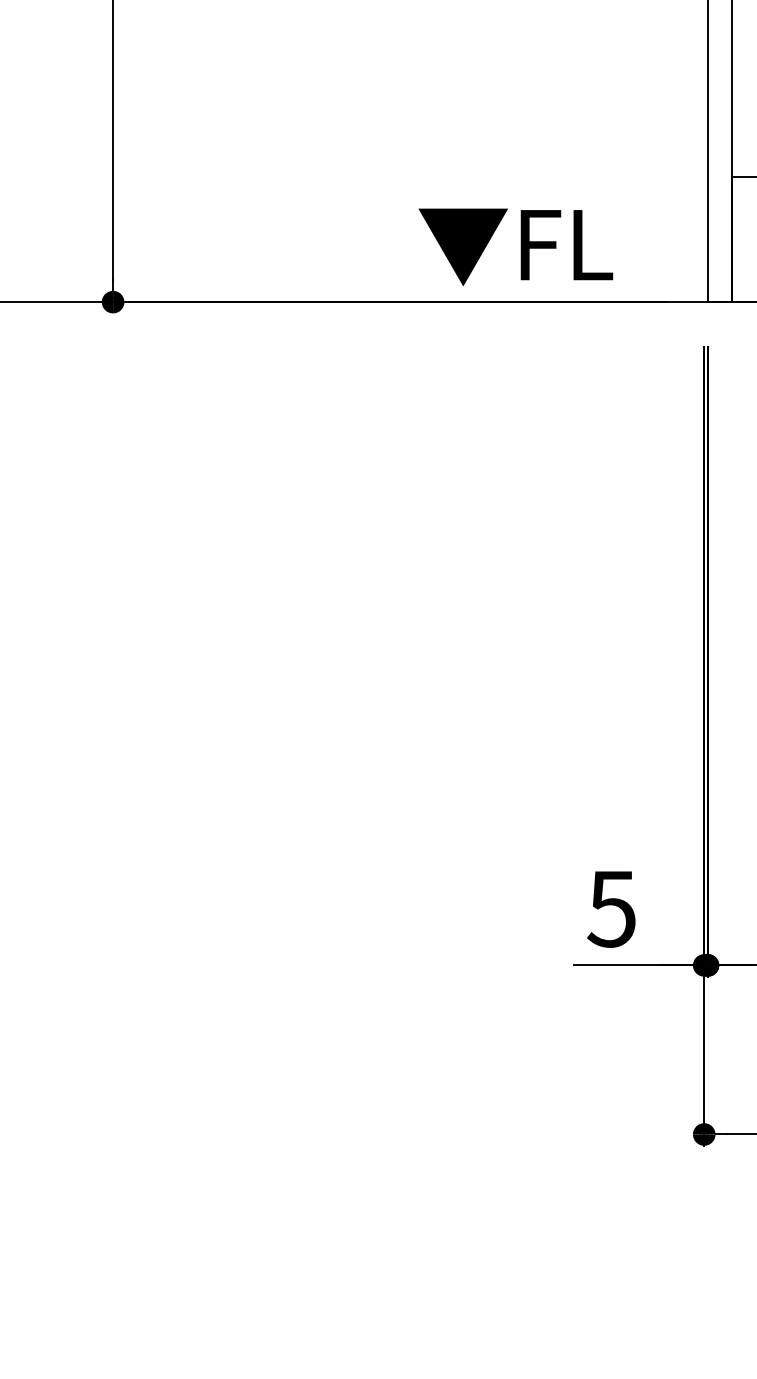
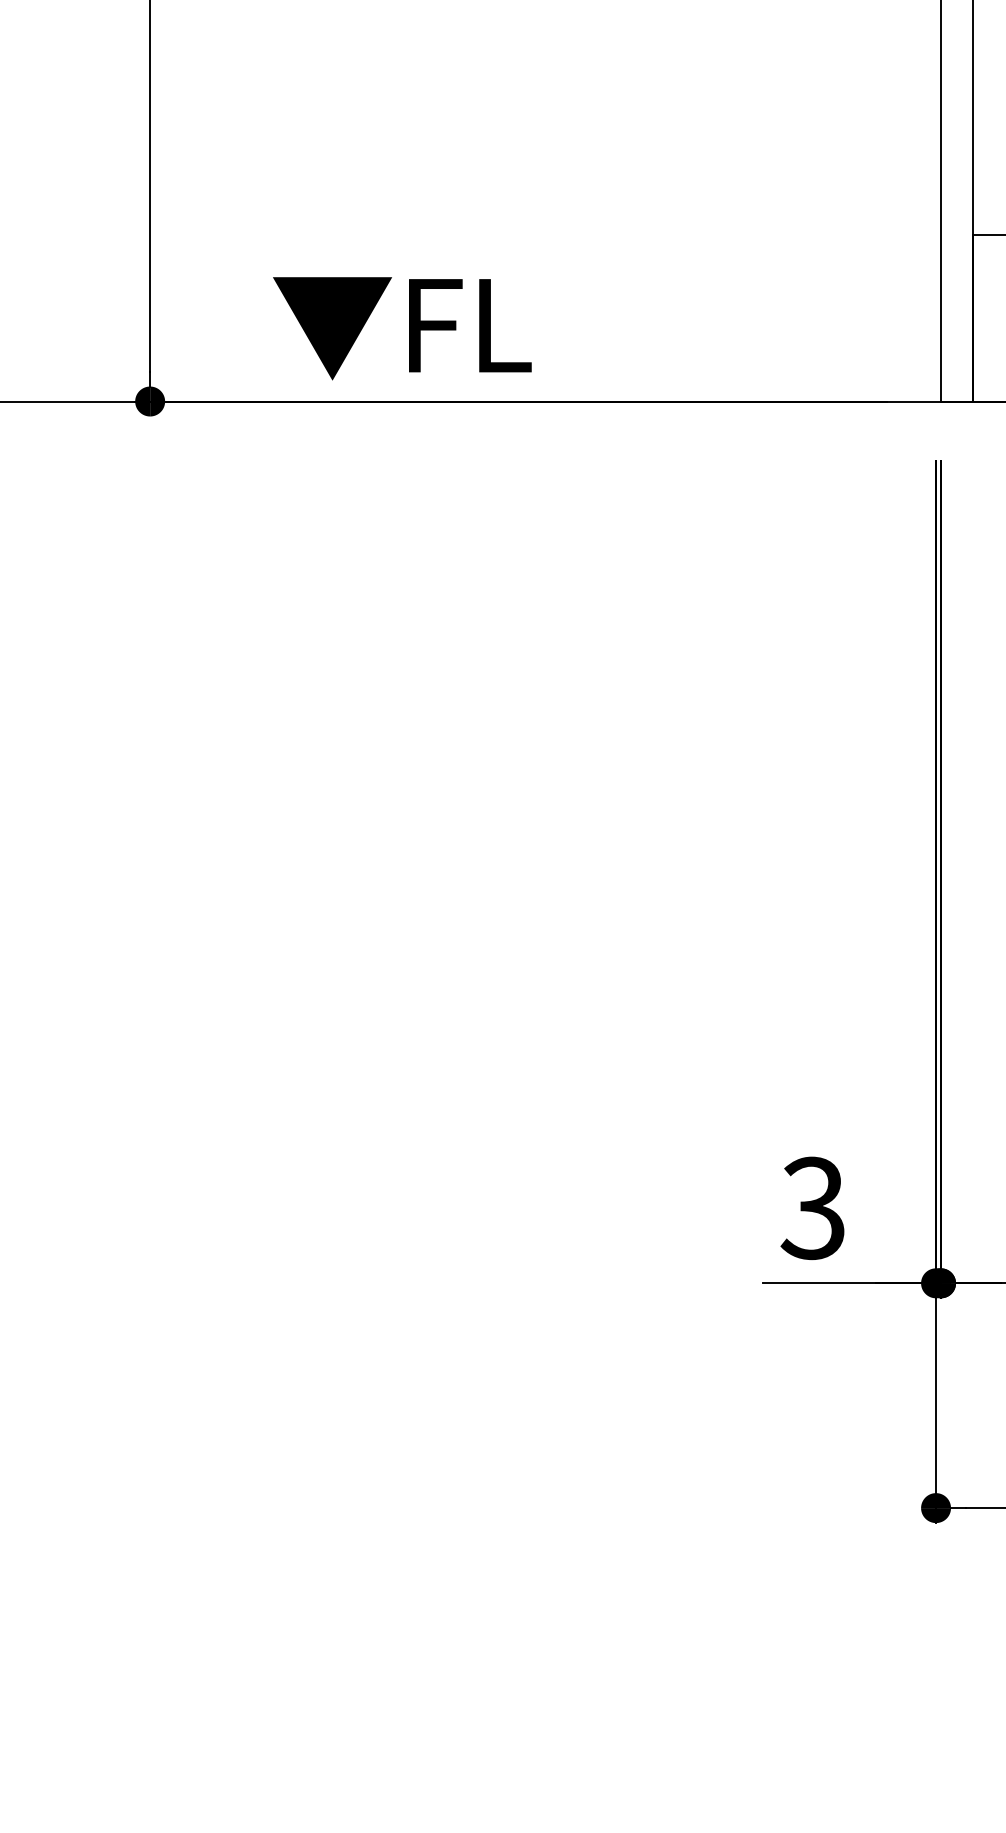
text: (515, 247) -> (401, 328), moved
text: (611, 908) -> (812, 1207), 5 -> 3

